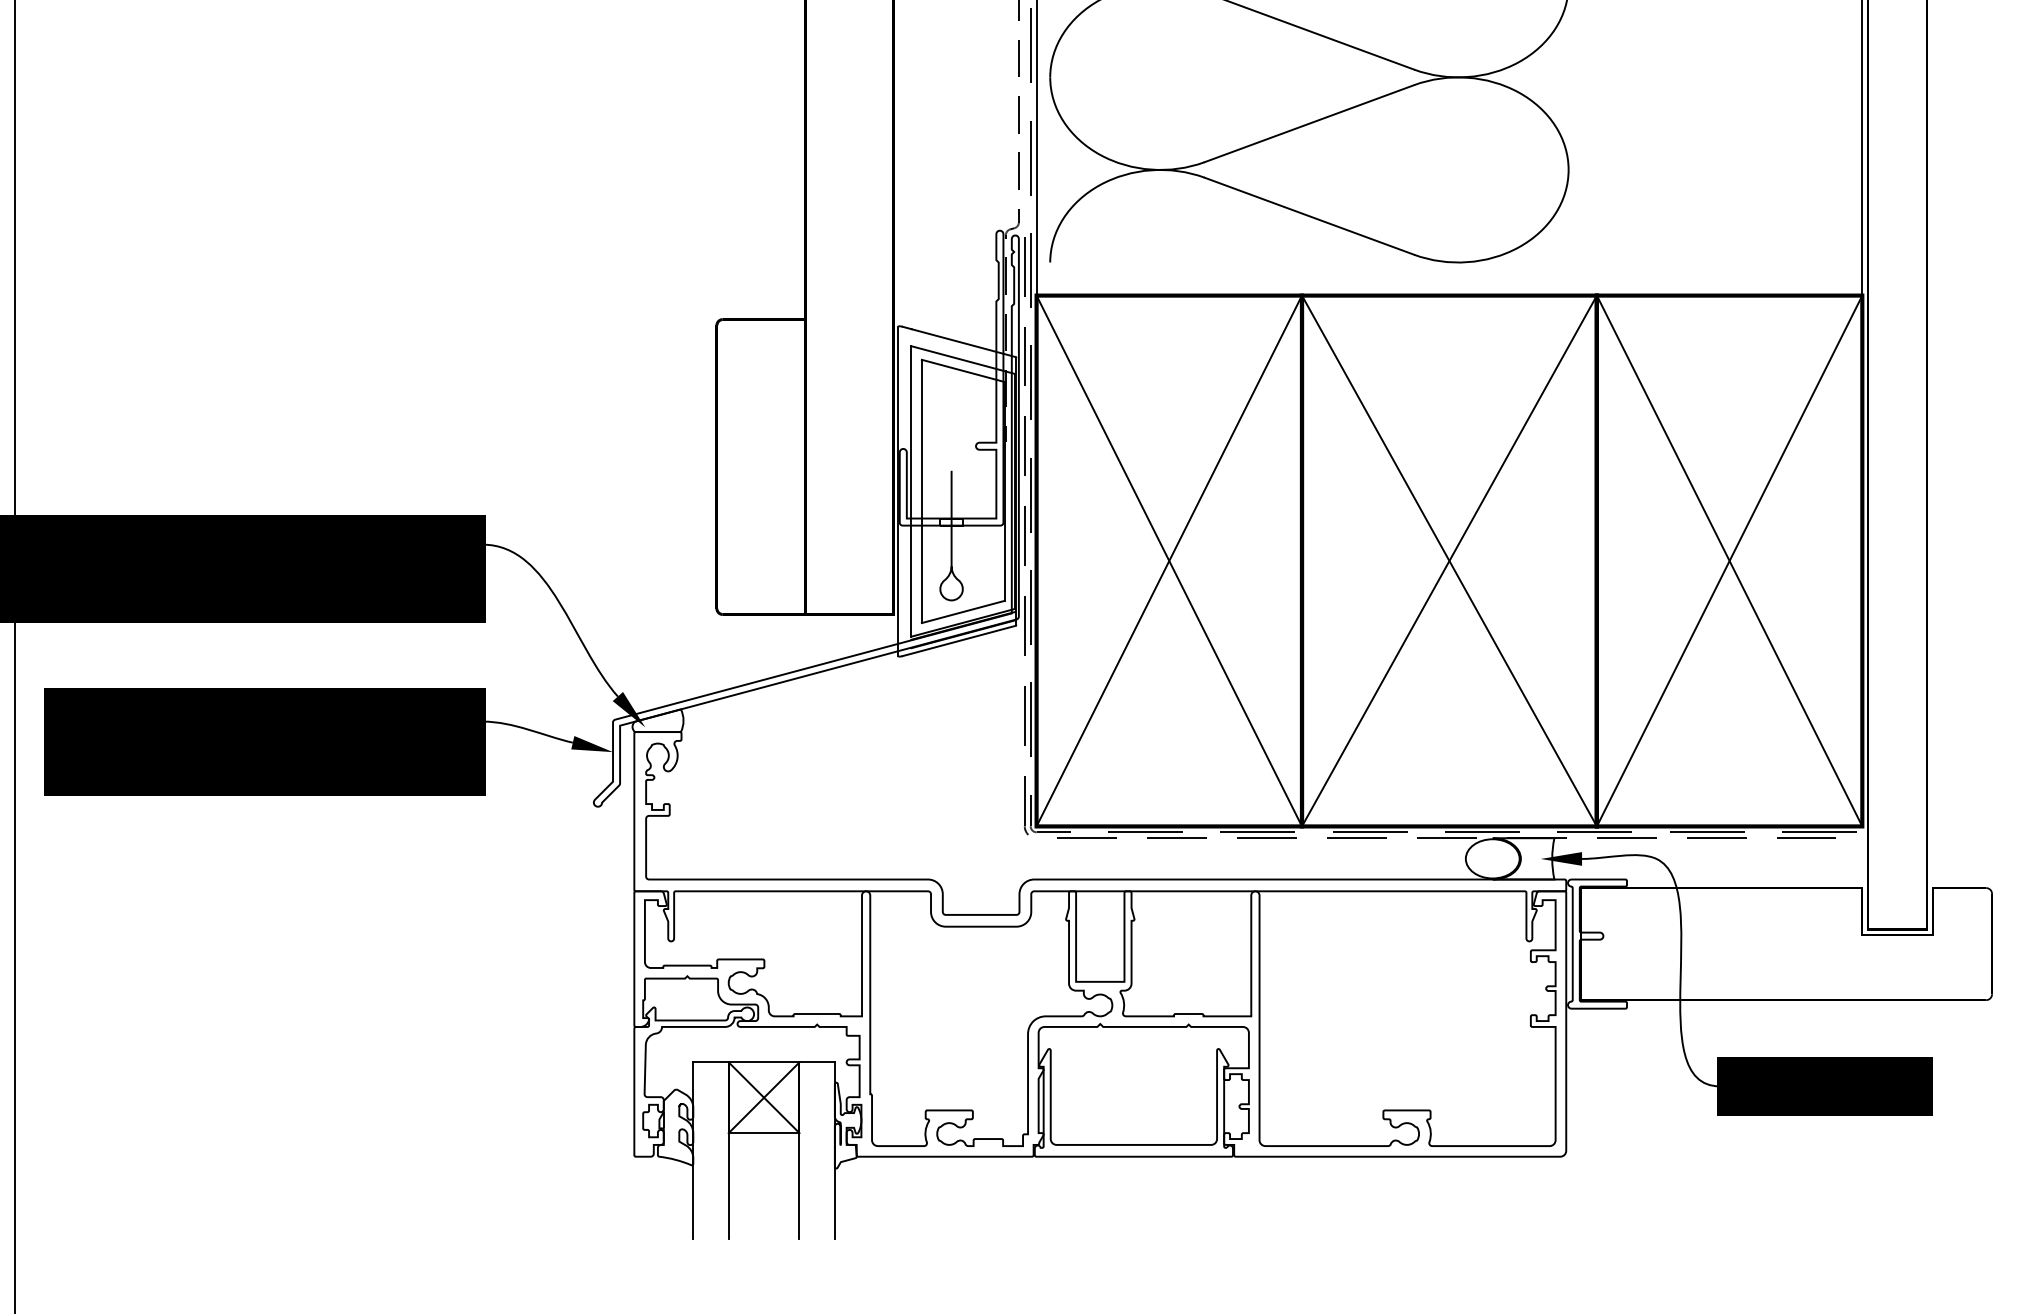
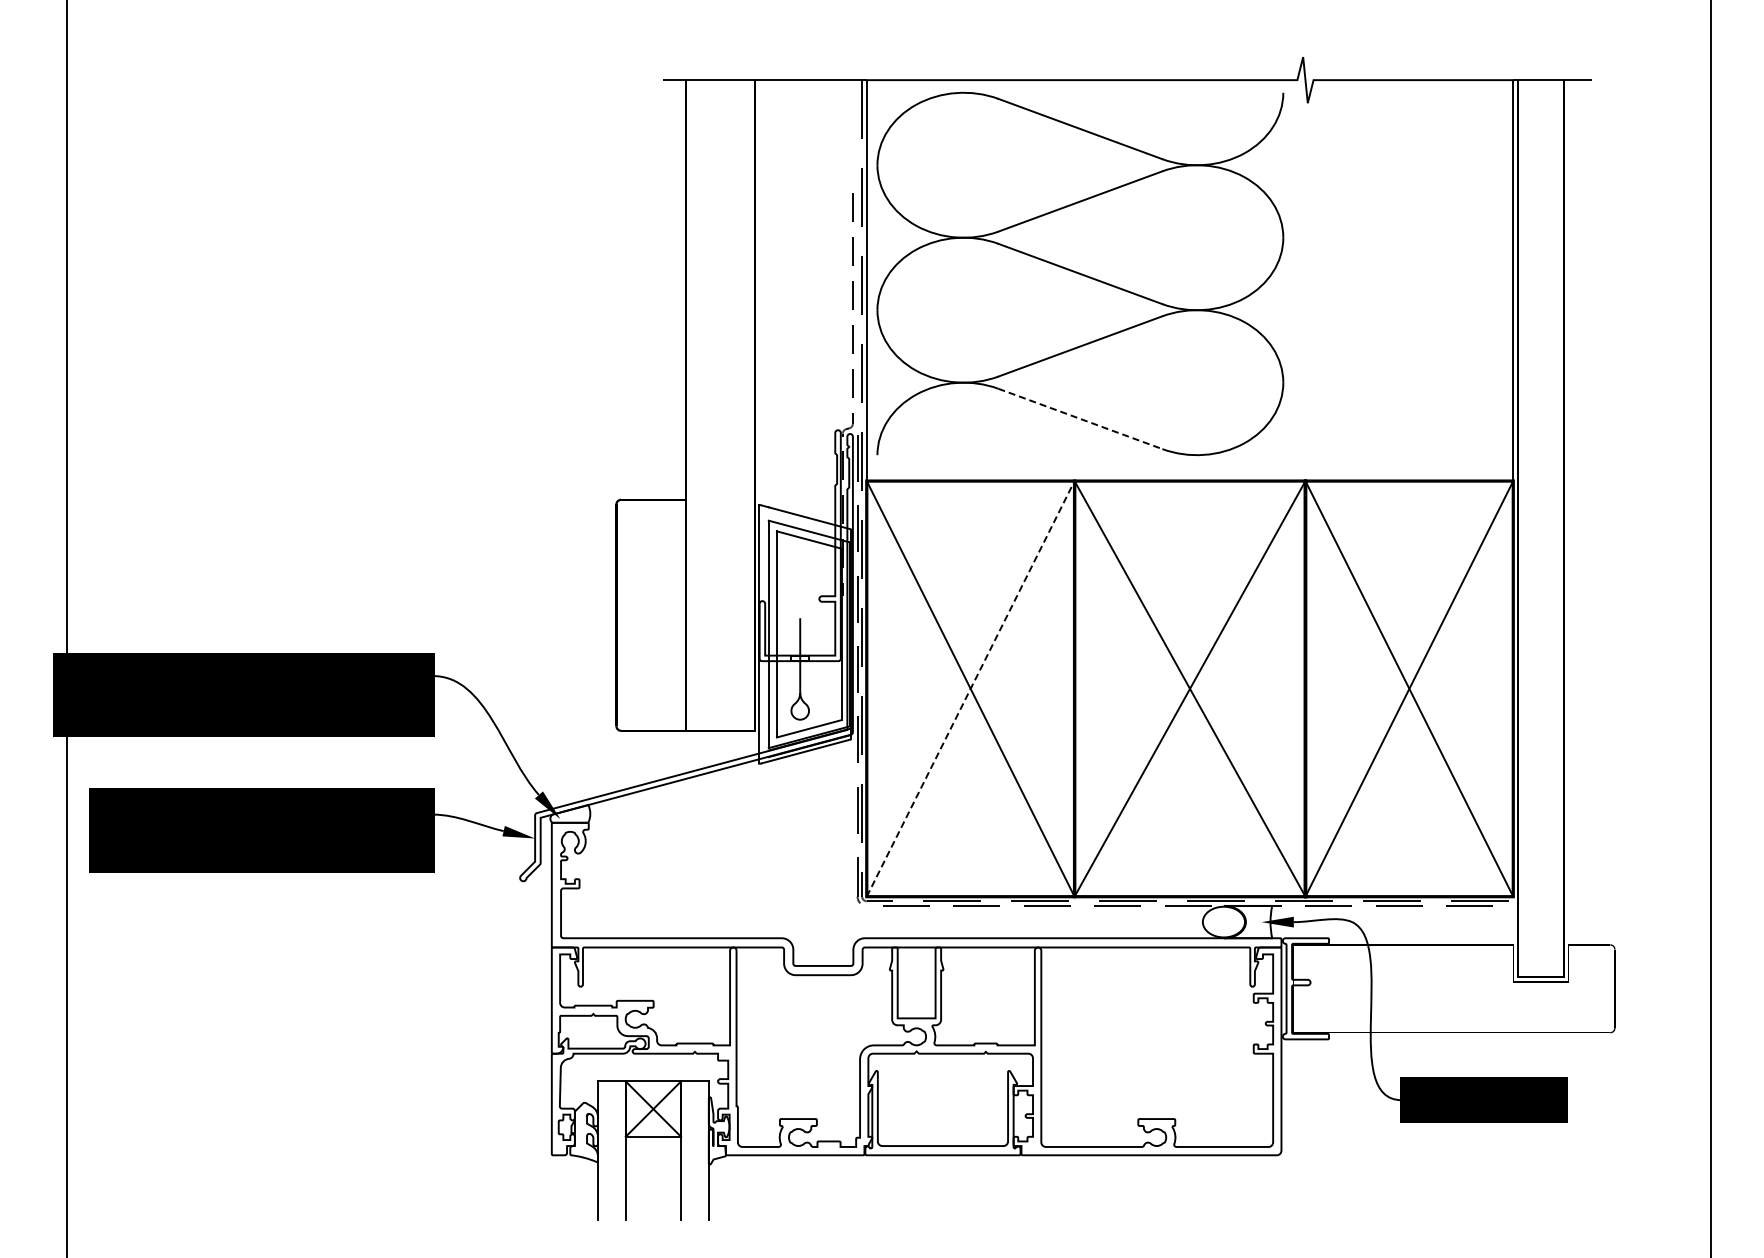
line: (1309, 216) -> (1080, 419), solid -> dashed
line: (1169, 560) -> (970, 688), solid -> dashed

